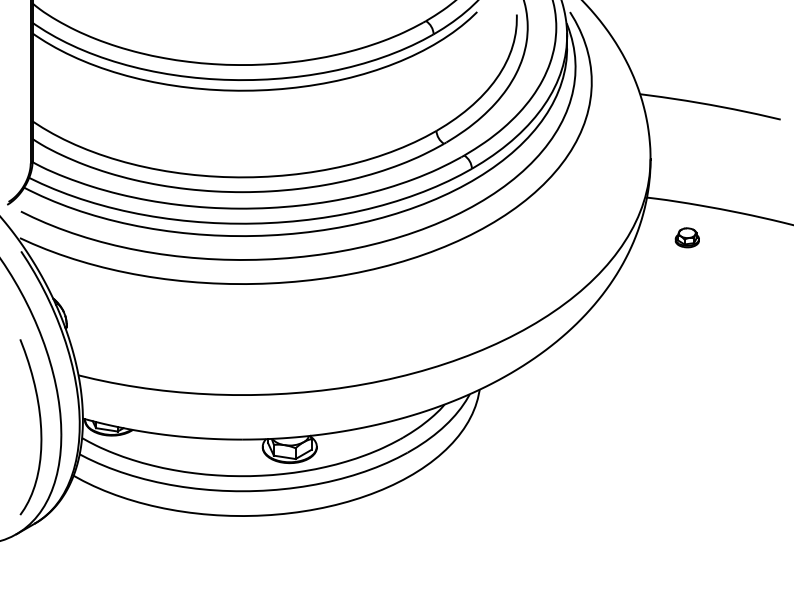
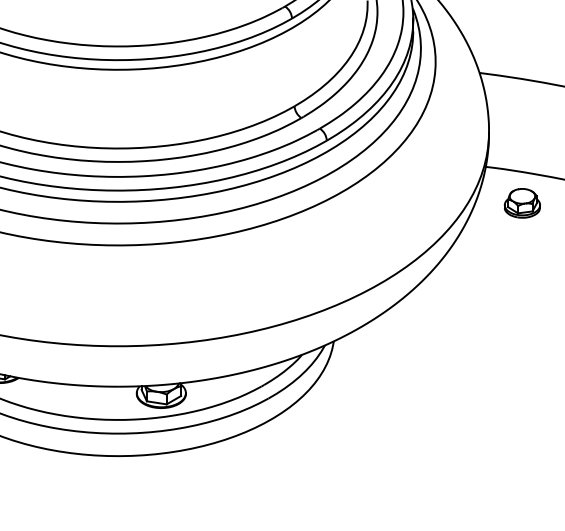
part: (687, 237) -> (522, 203), size x1.67

